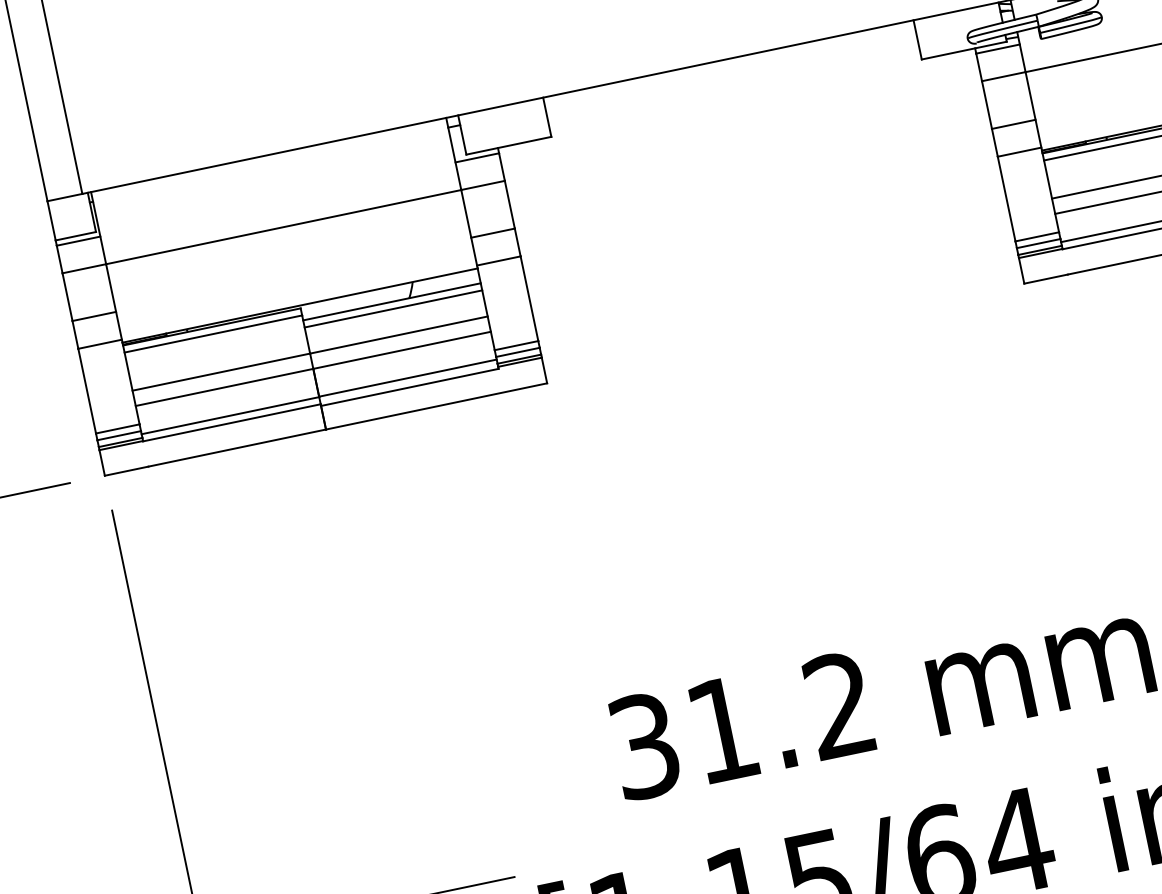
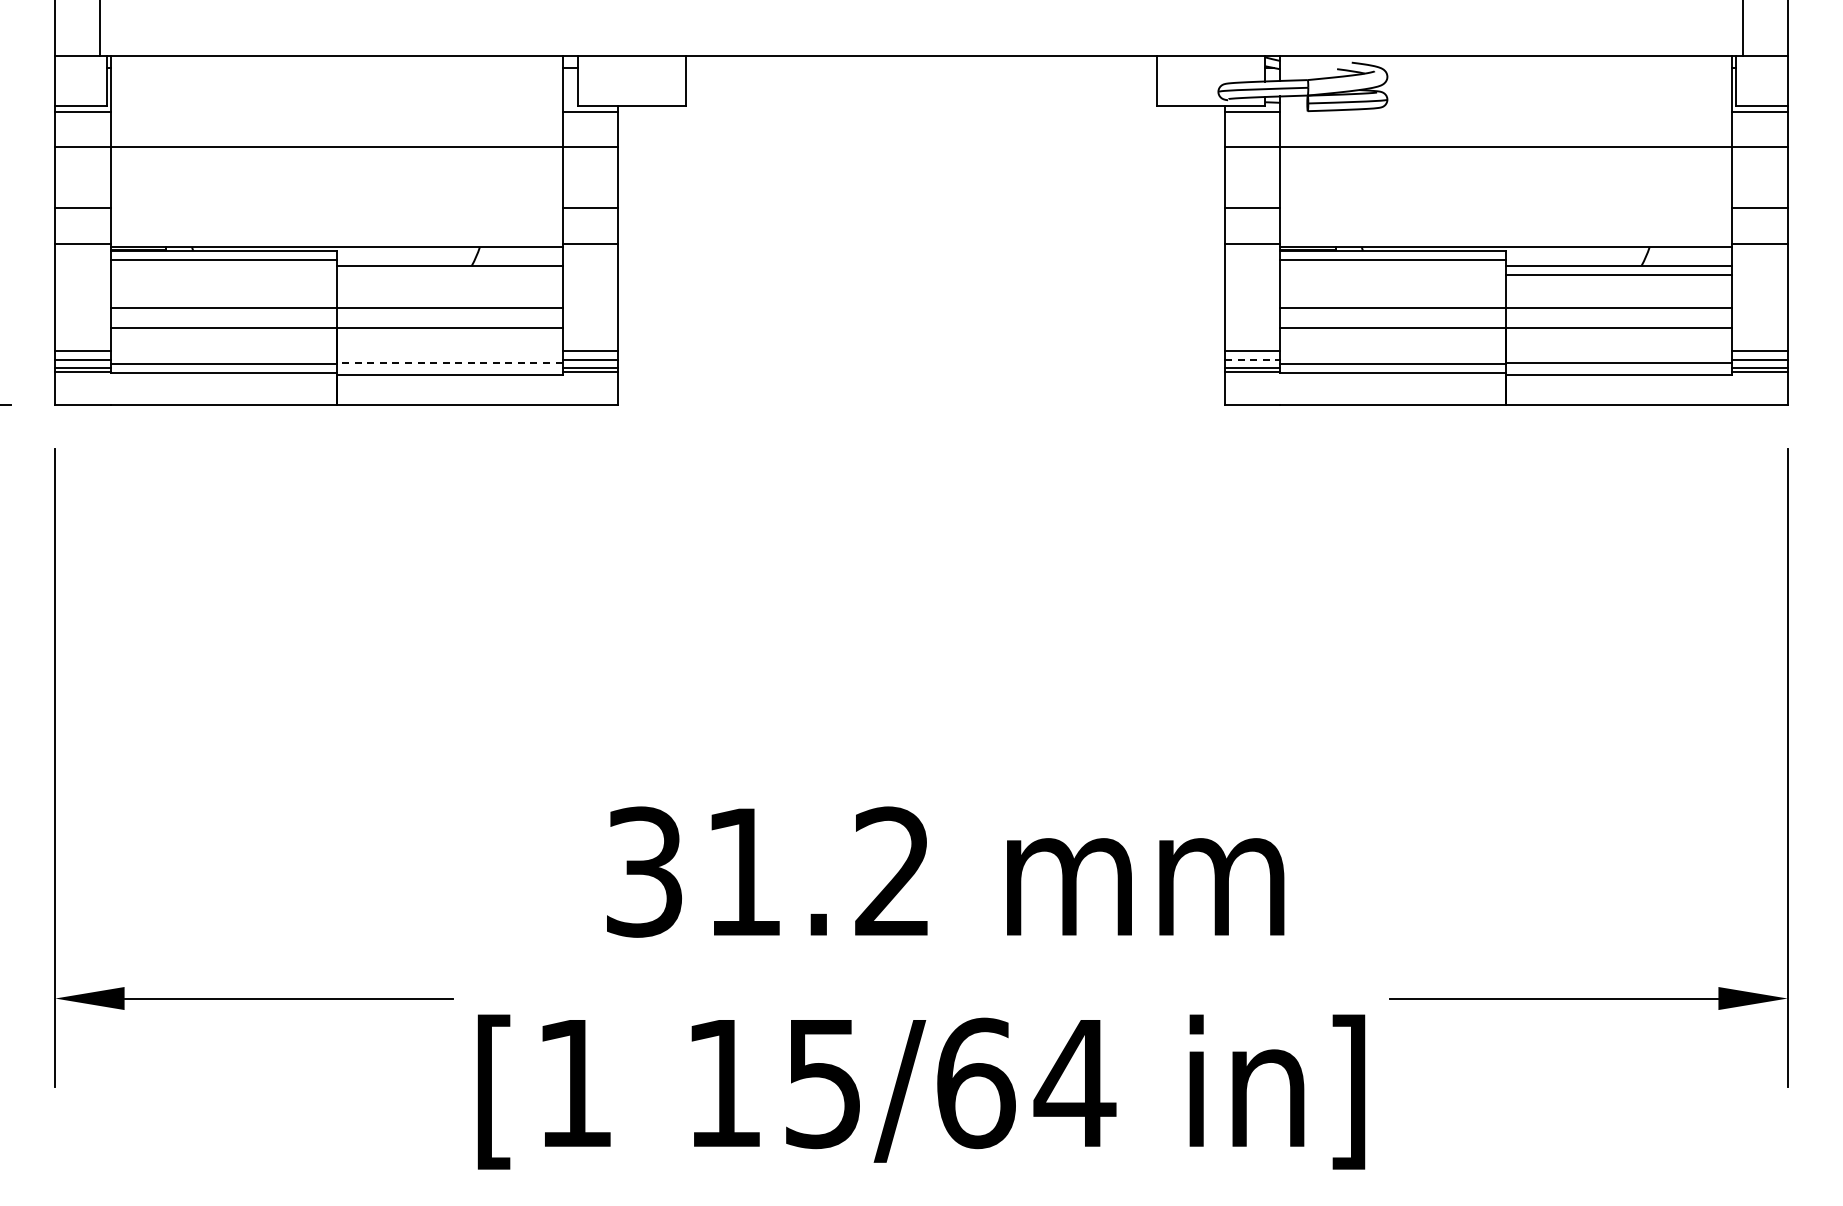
line: (1038, 243) -> (1252, 359), solid -> dashed
line: (393, 309) -> (449, 275), removed
line: (407, 378) -> (449, 363), solid -> dashed

